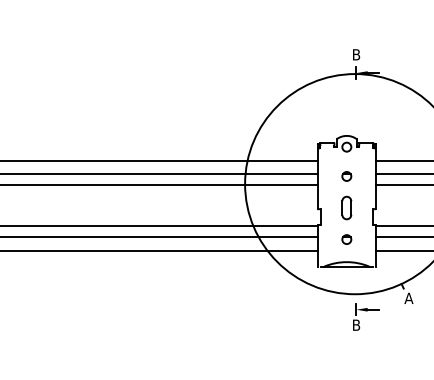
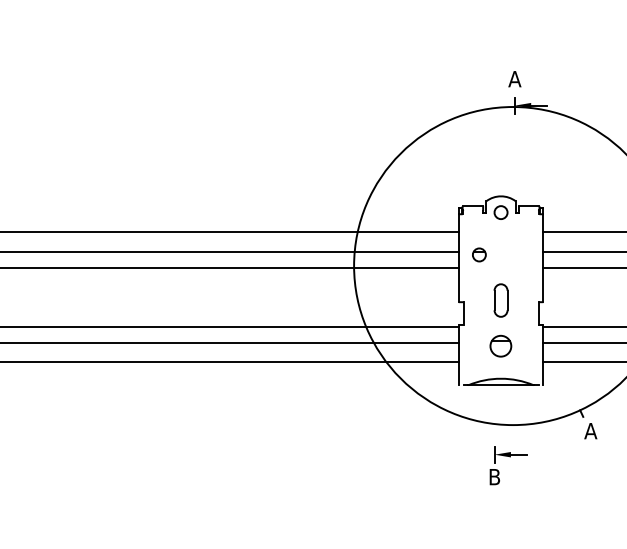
text: (356, 54) -> (515, 78), B -> A
part: (346, 176) -> (478, 254), moved
part: (346, 239) -> (500, 346), size x1.6
part: (366, 316) -> (509, 464), moved

